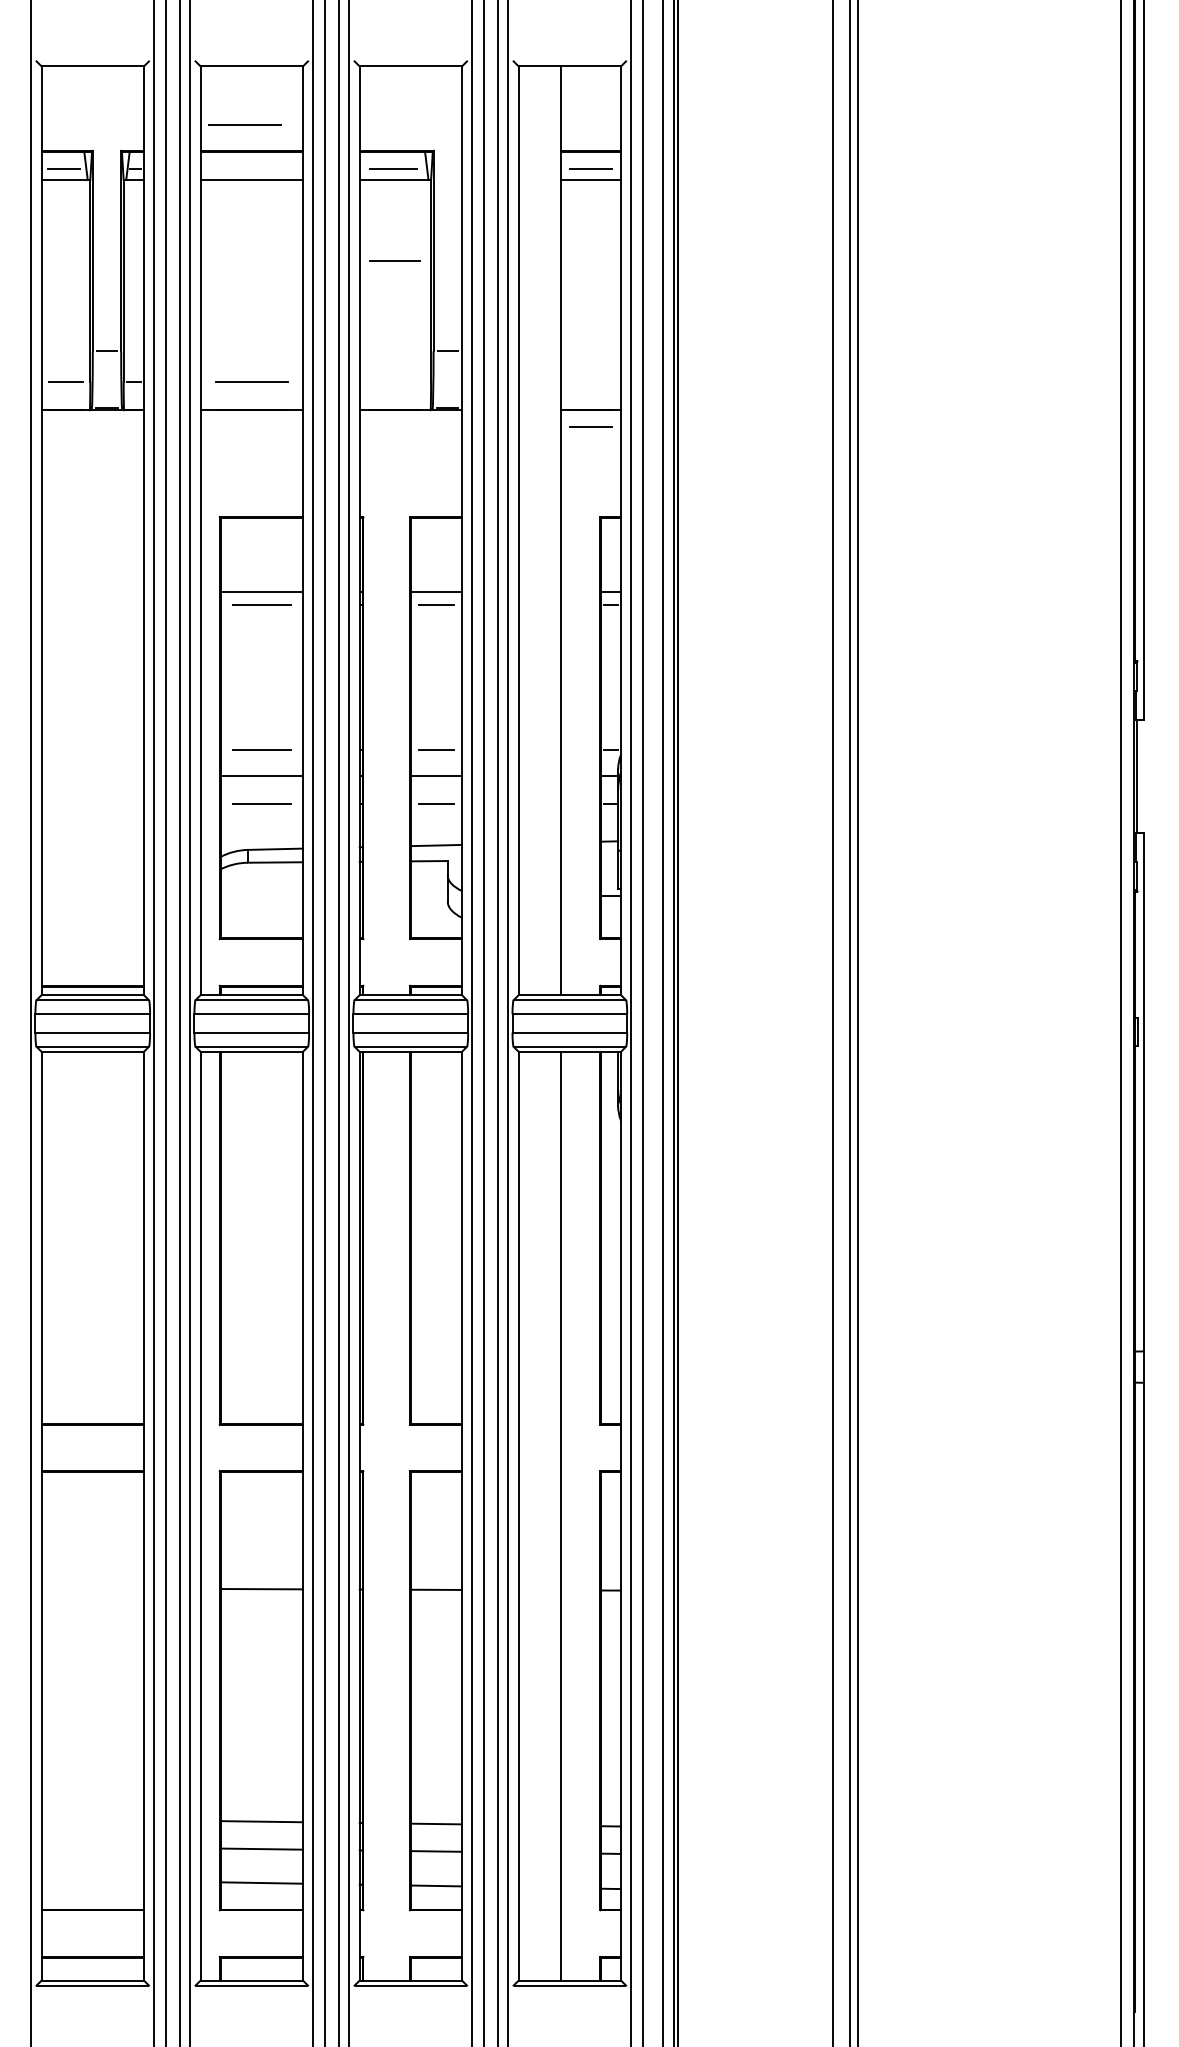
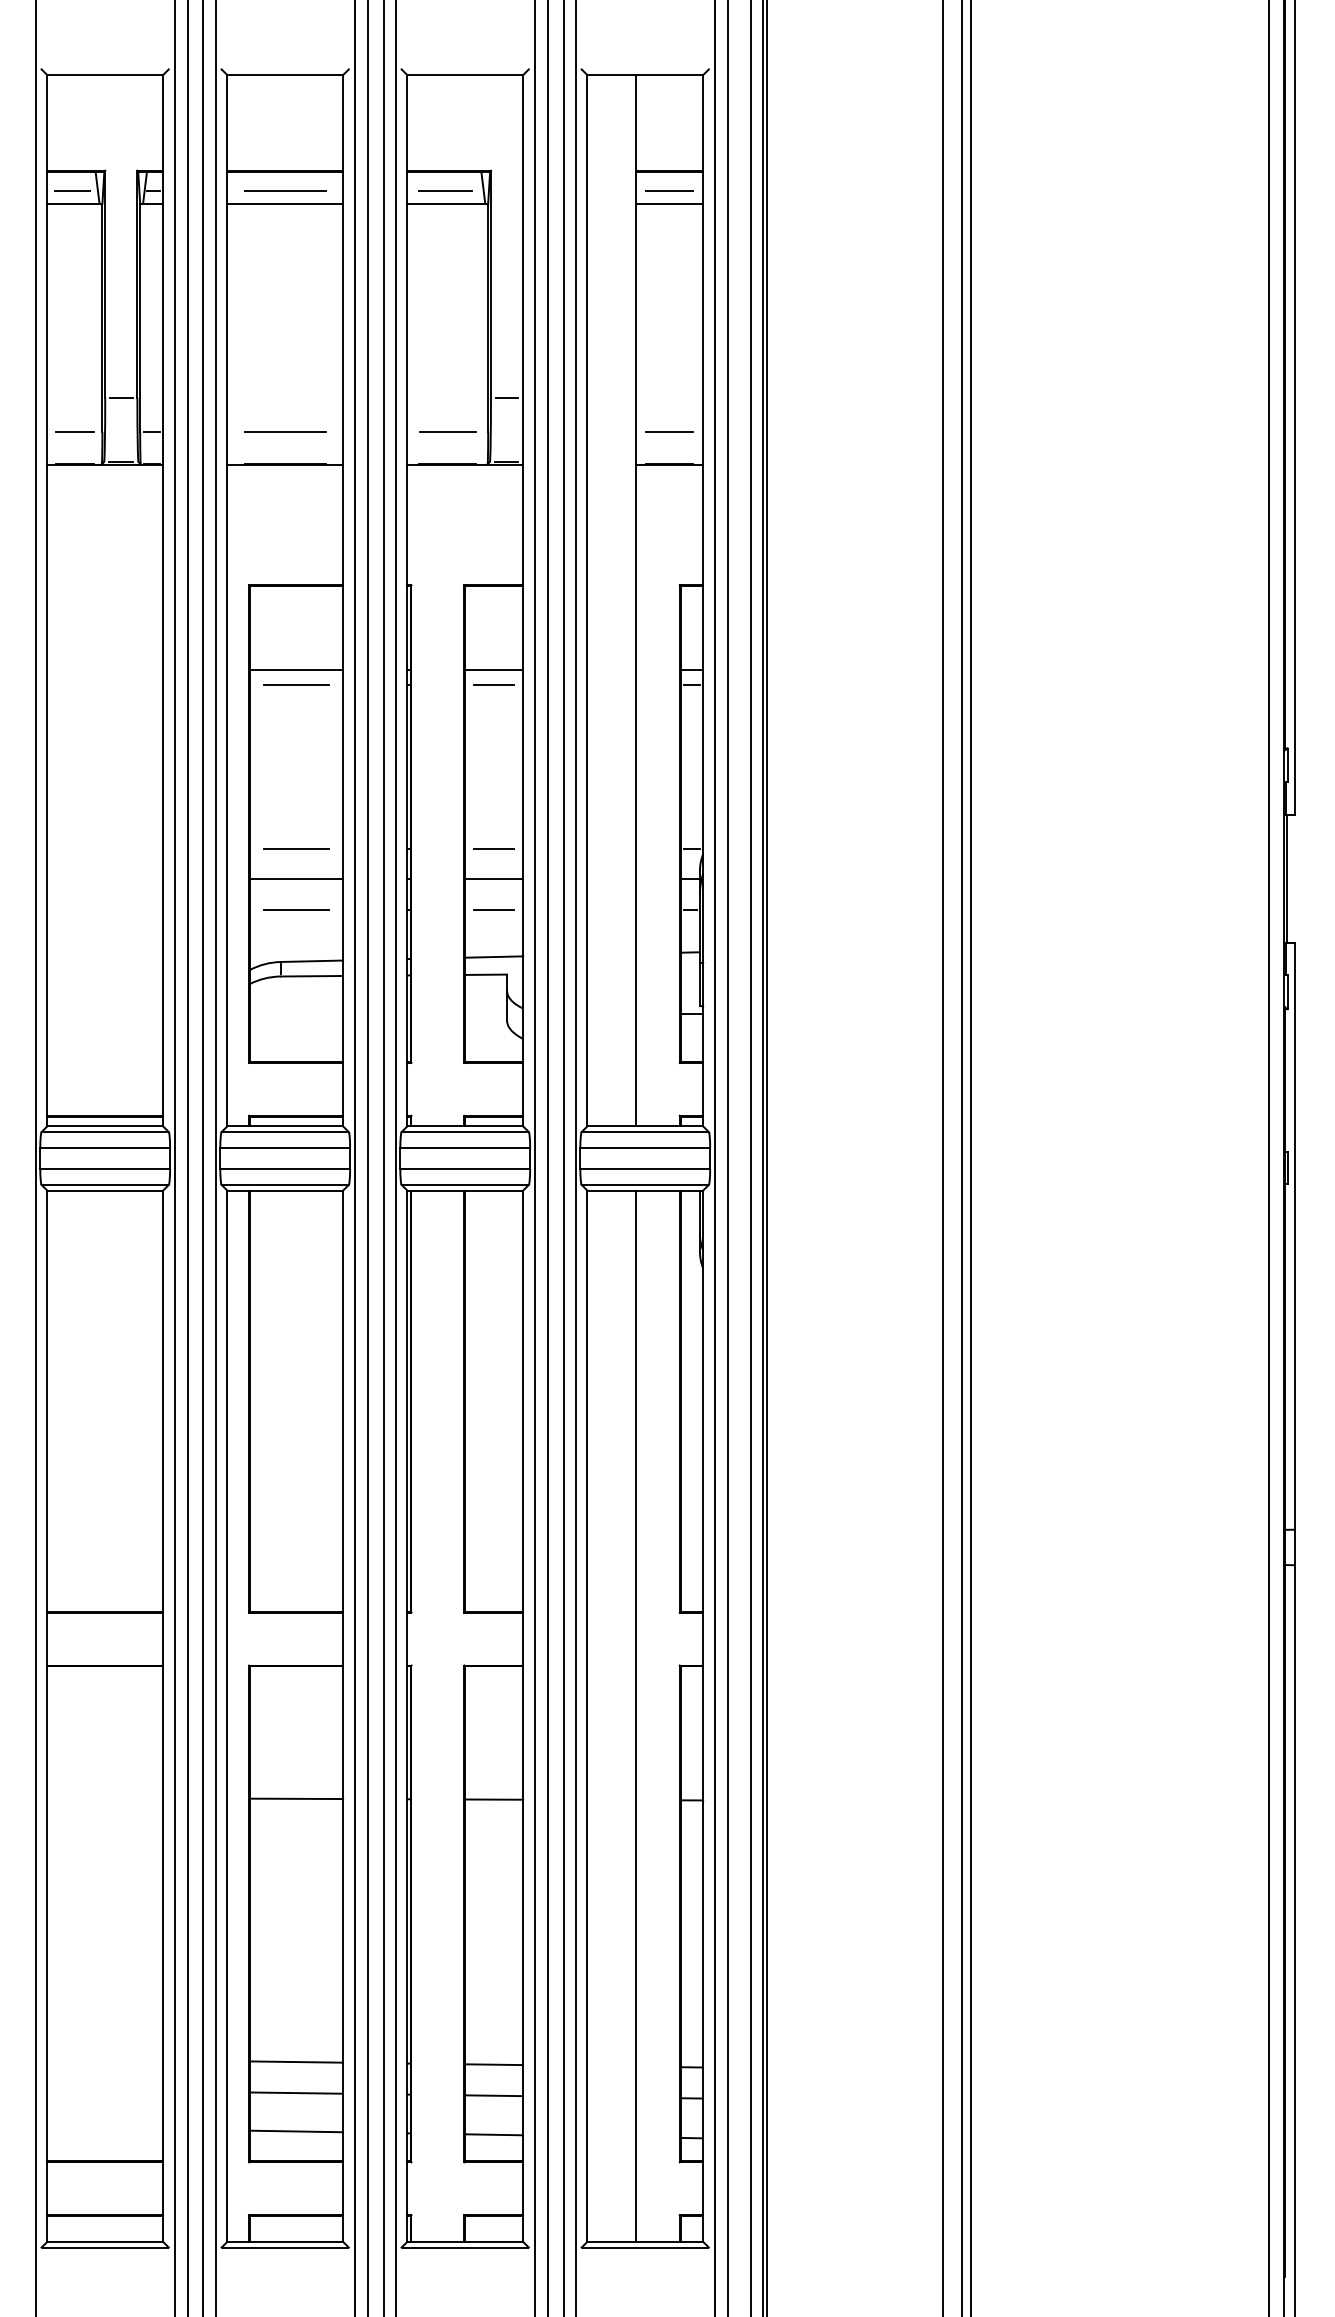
line: (244, 124) -> (284, 190), moved
line: (394, 260) -> (446, 431), moved
line: (590, 426) -> (668, 431), moved

